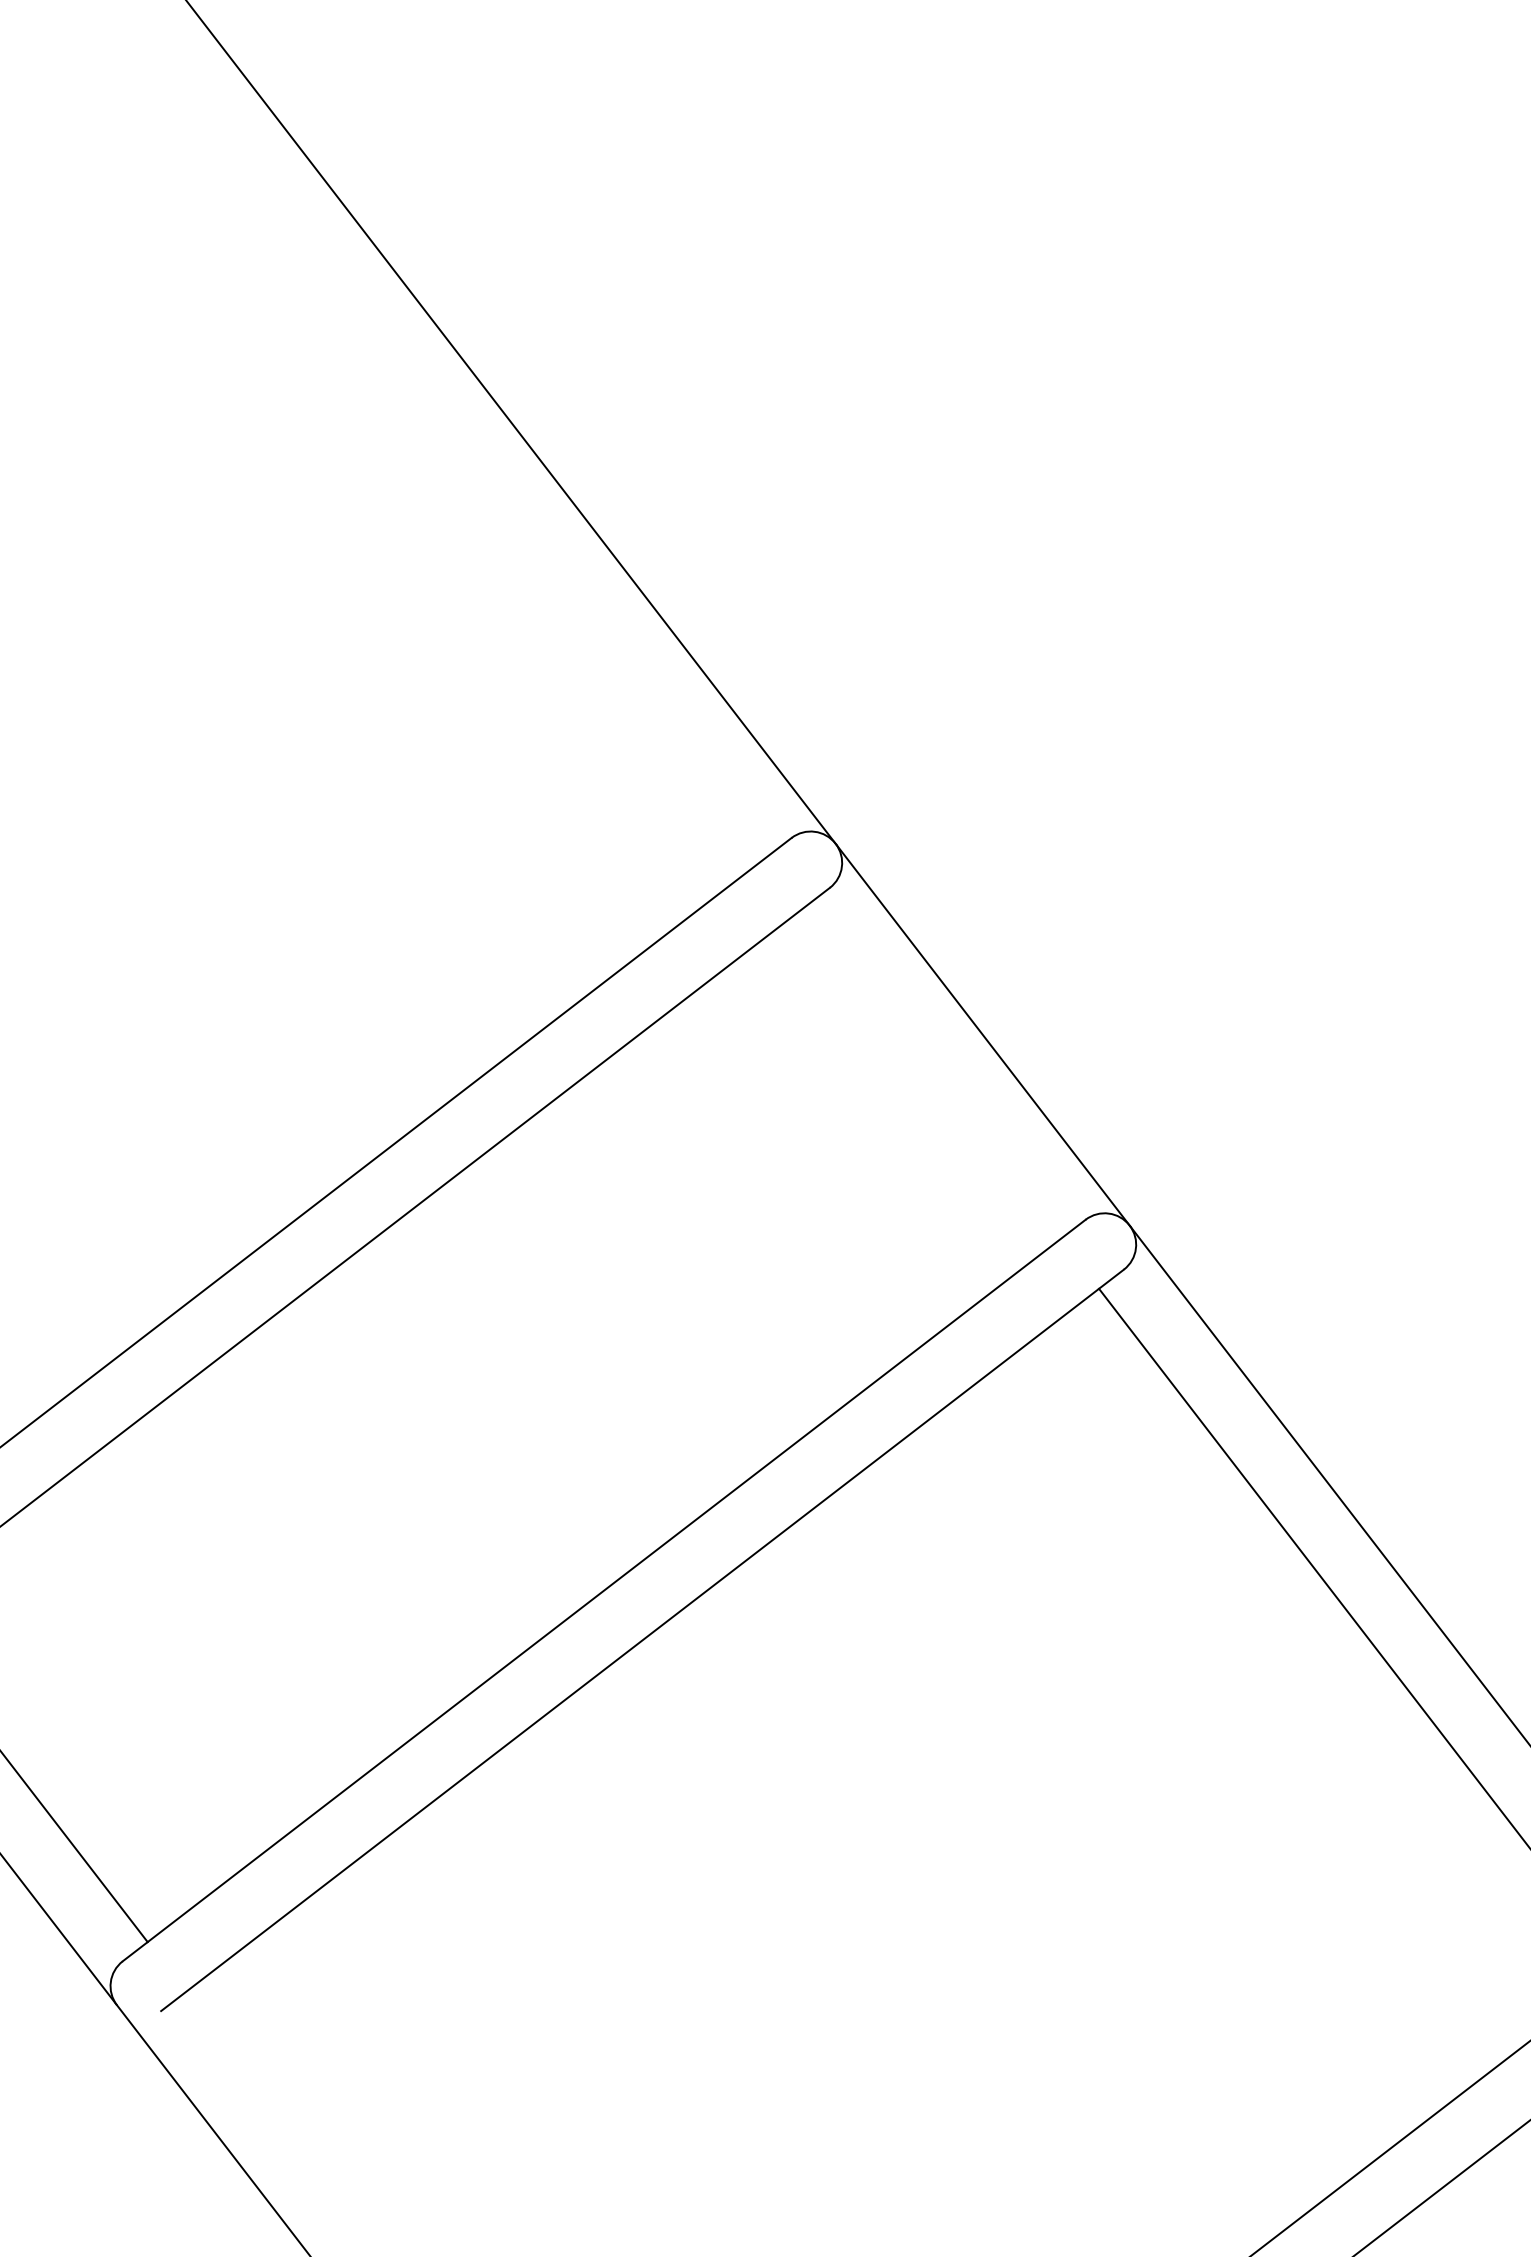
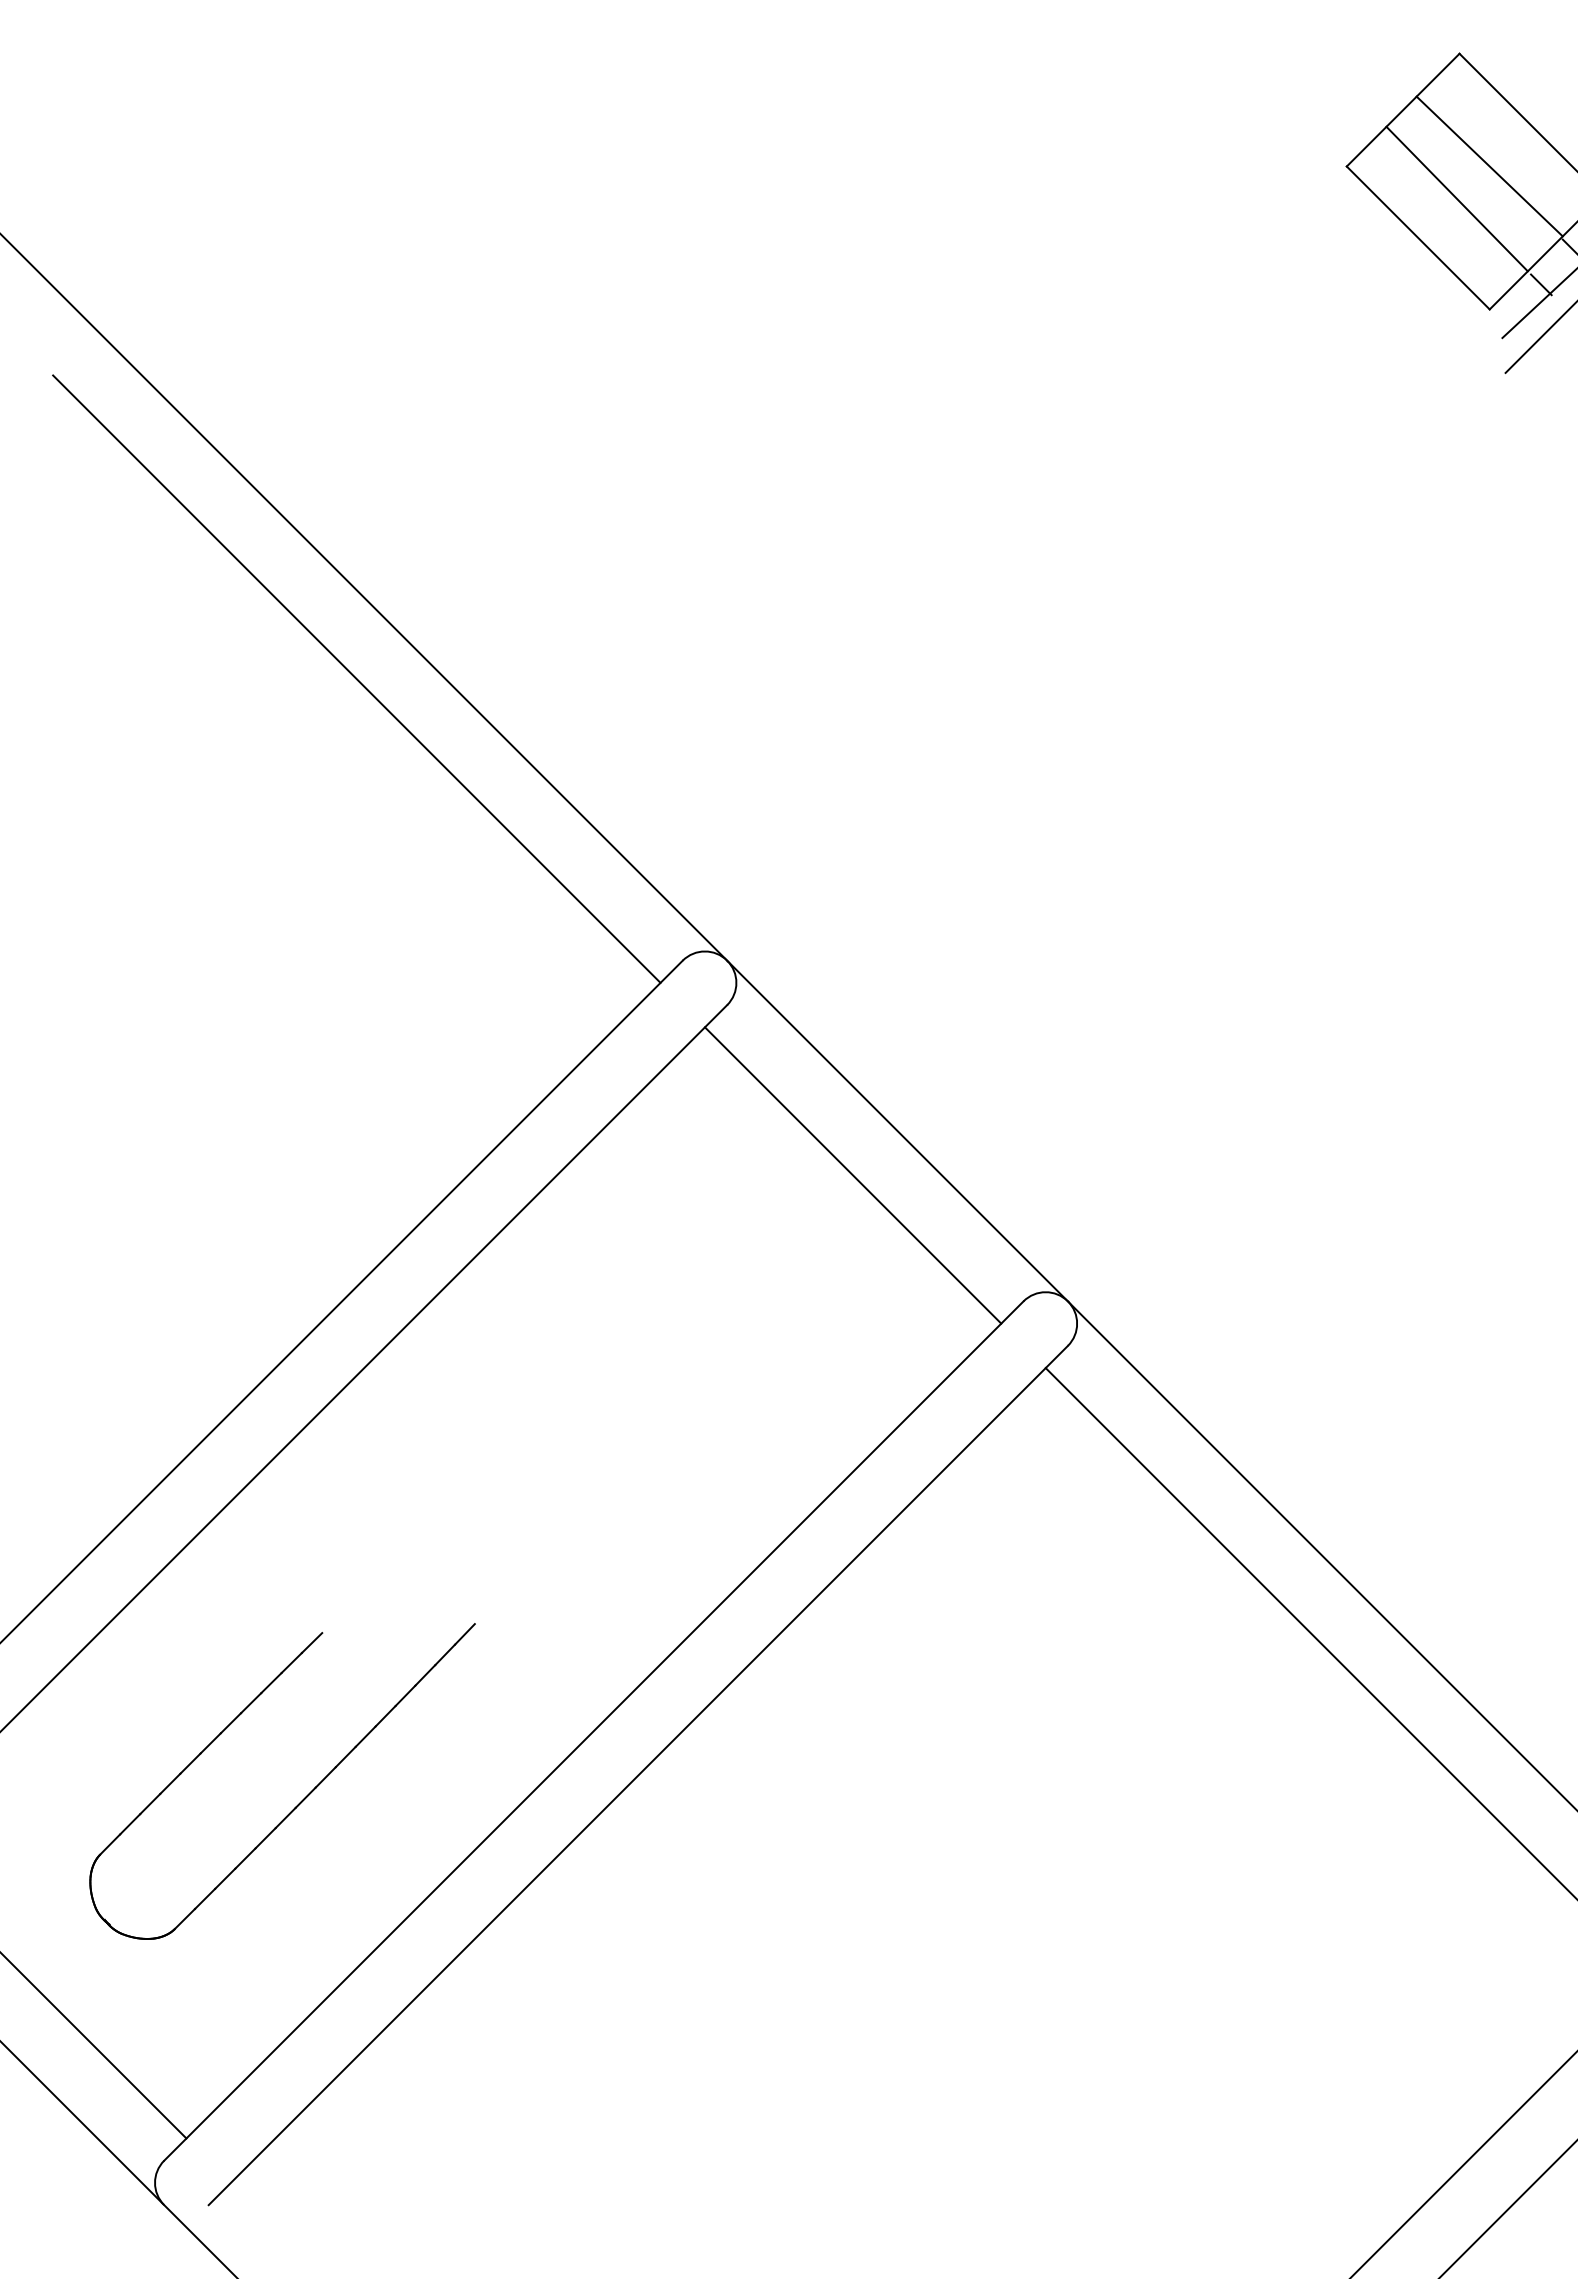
line: (504, 516) -> (356, 678), added
line: (932, 1072) -> (852, 1175), added
part: (305, 1621) -> (301, 1800), added

